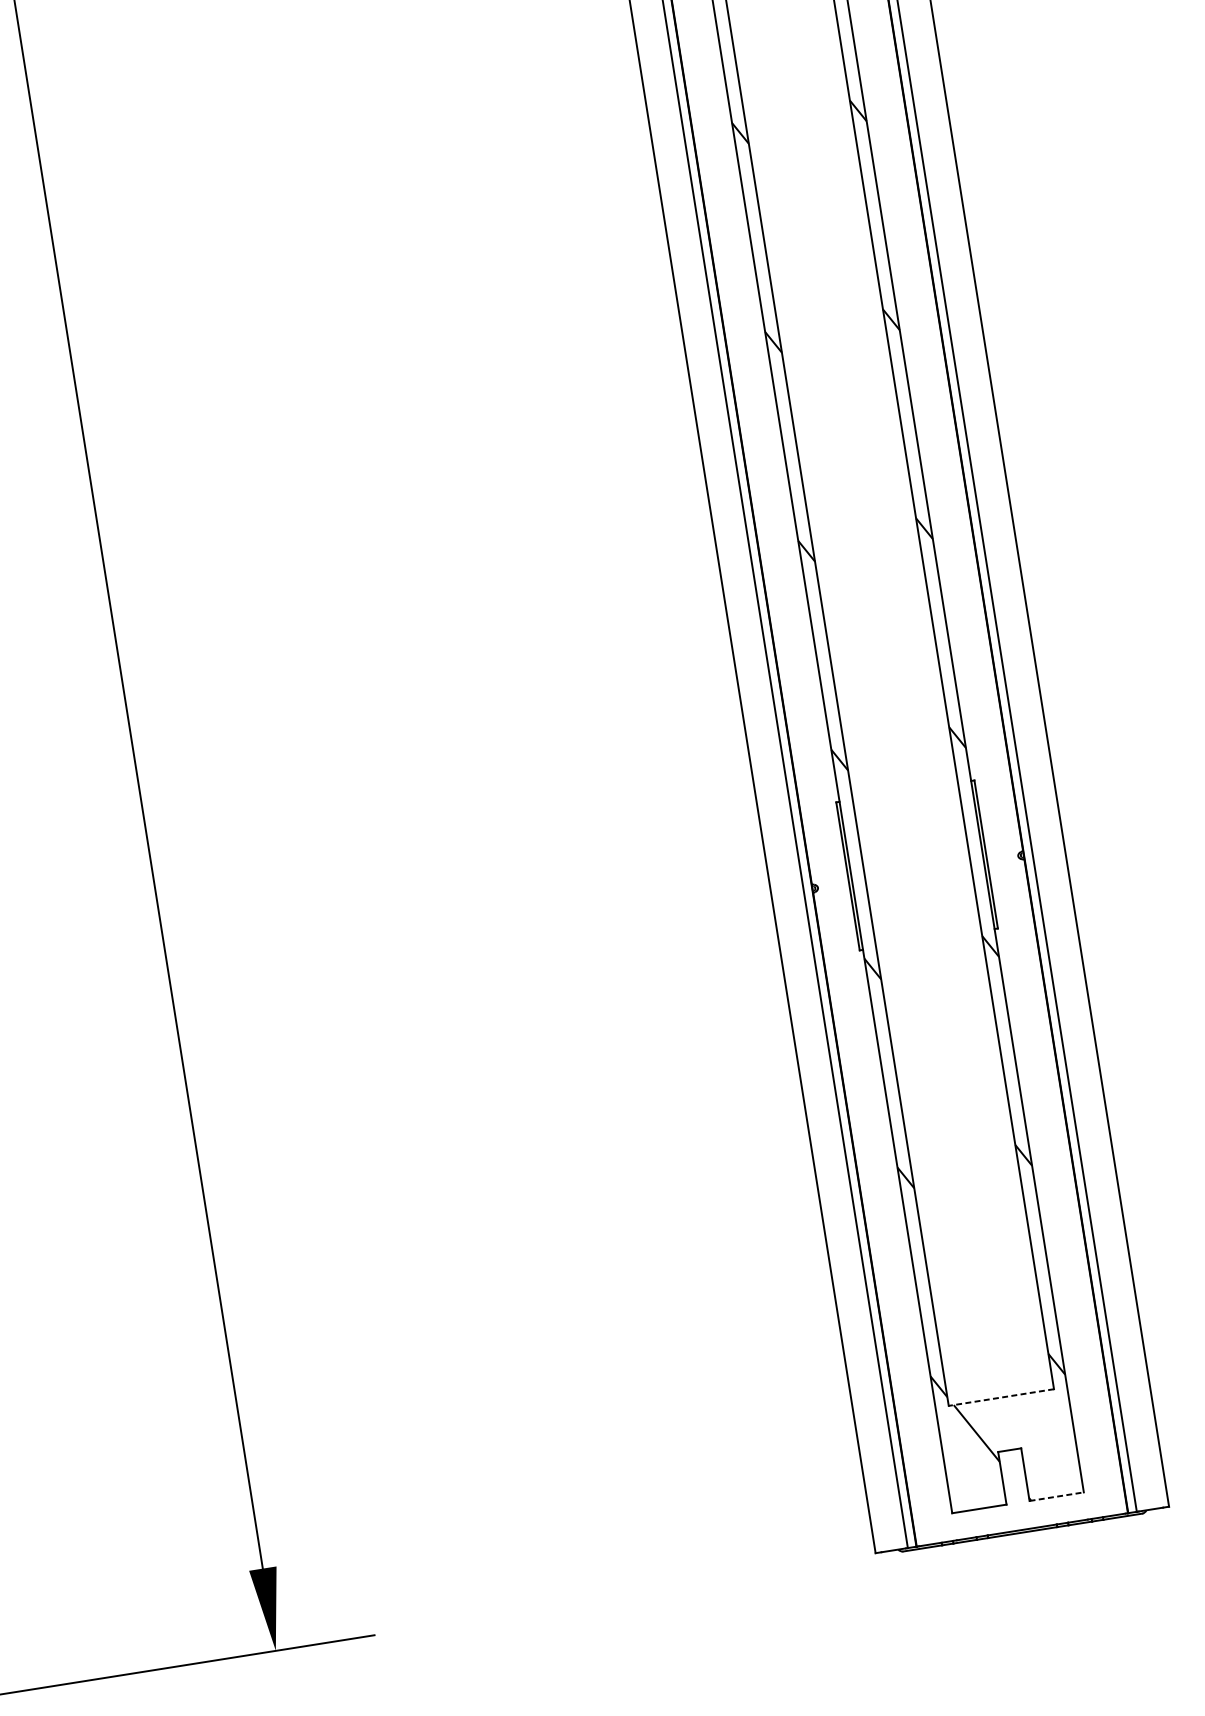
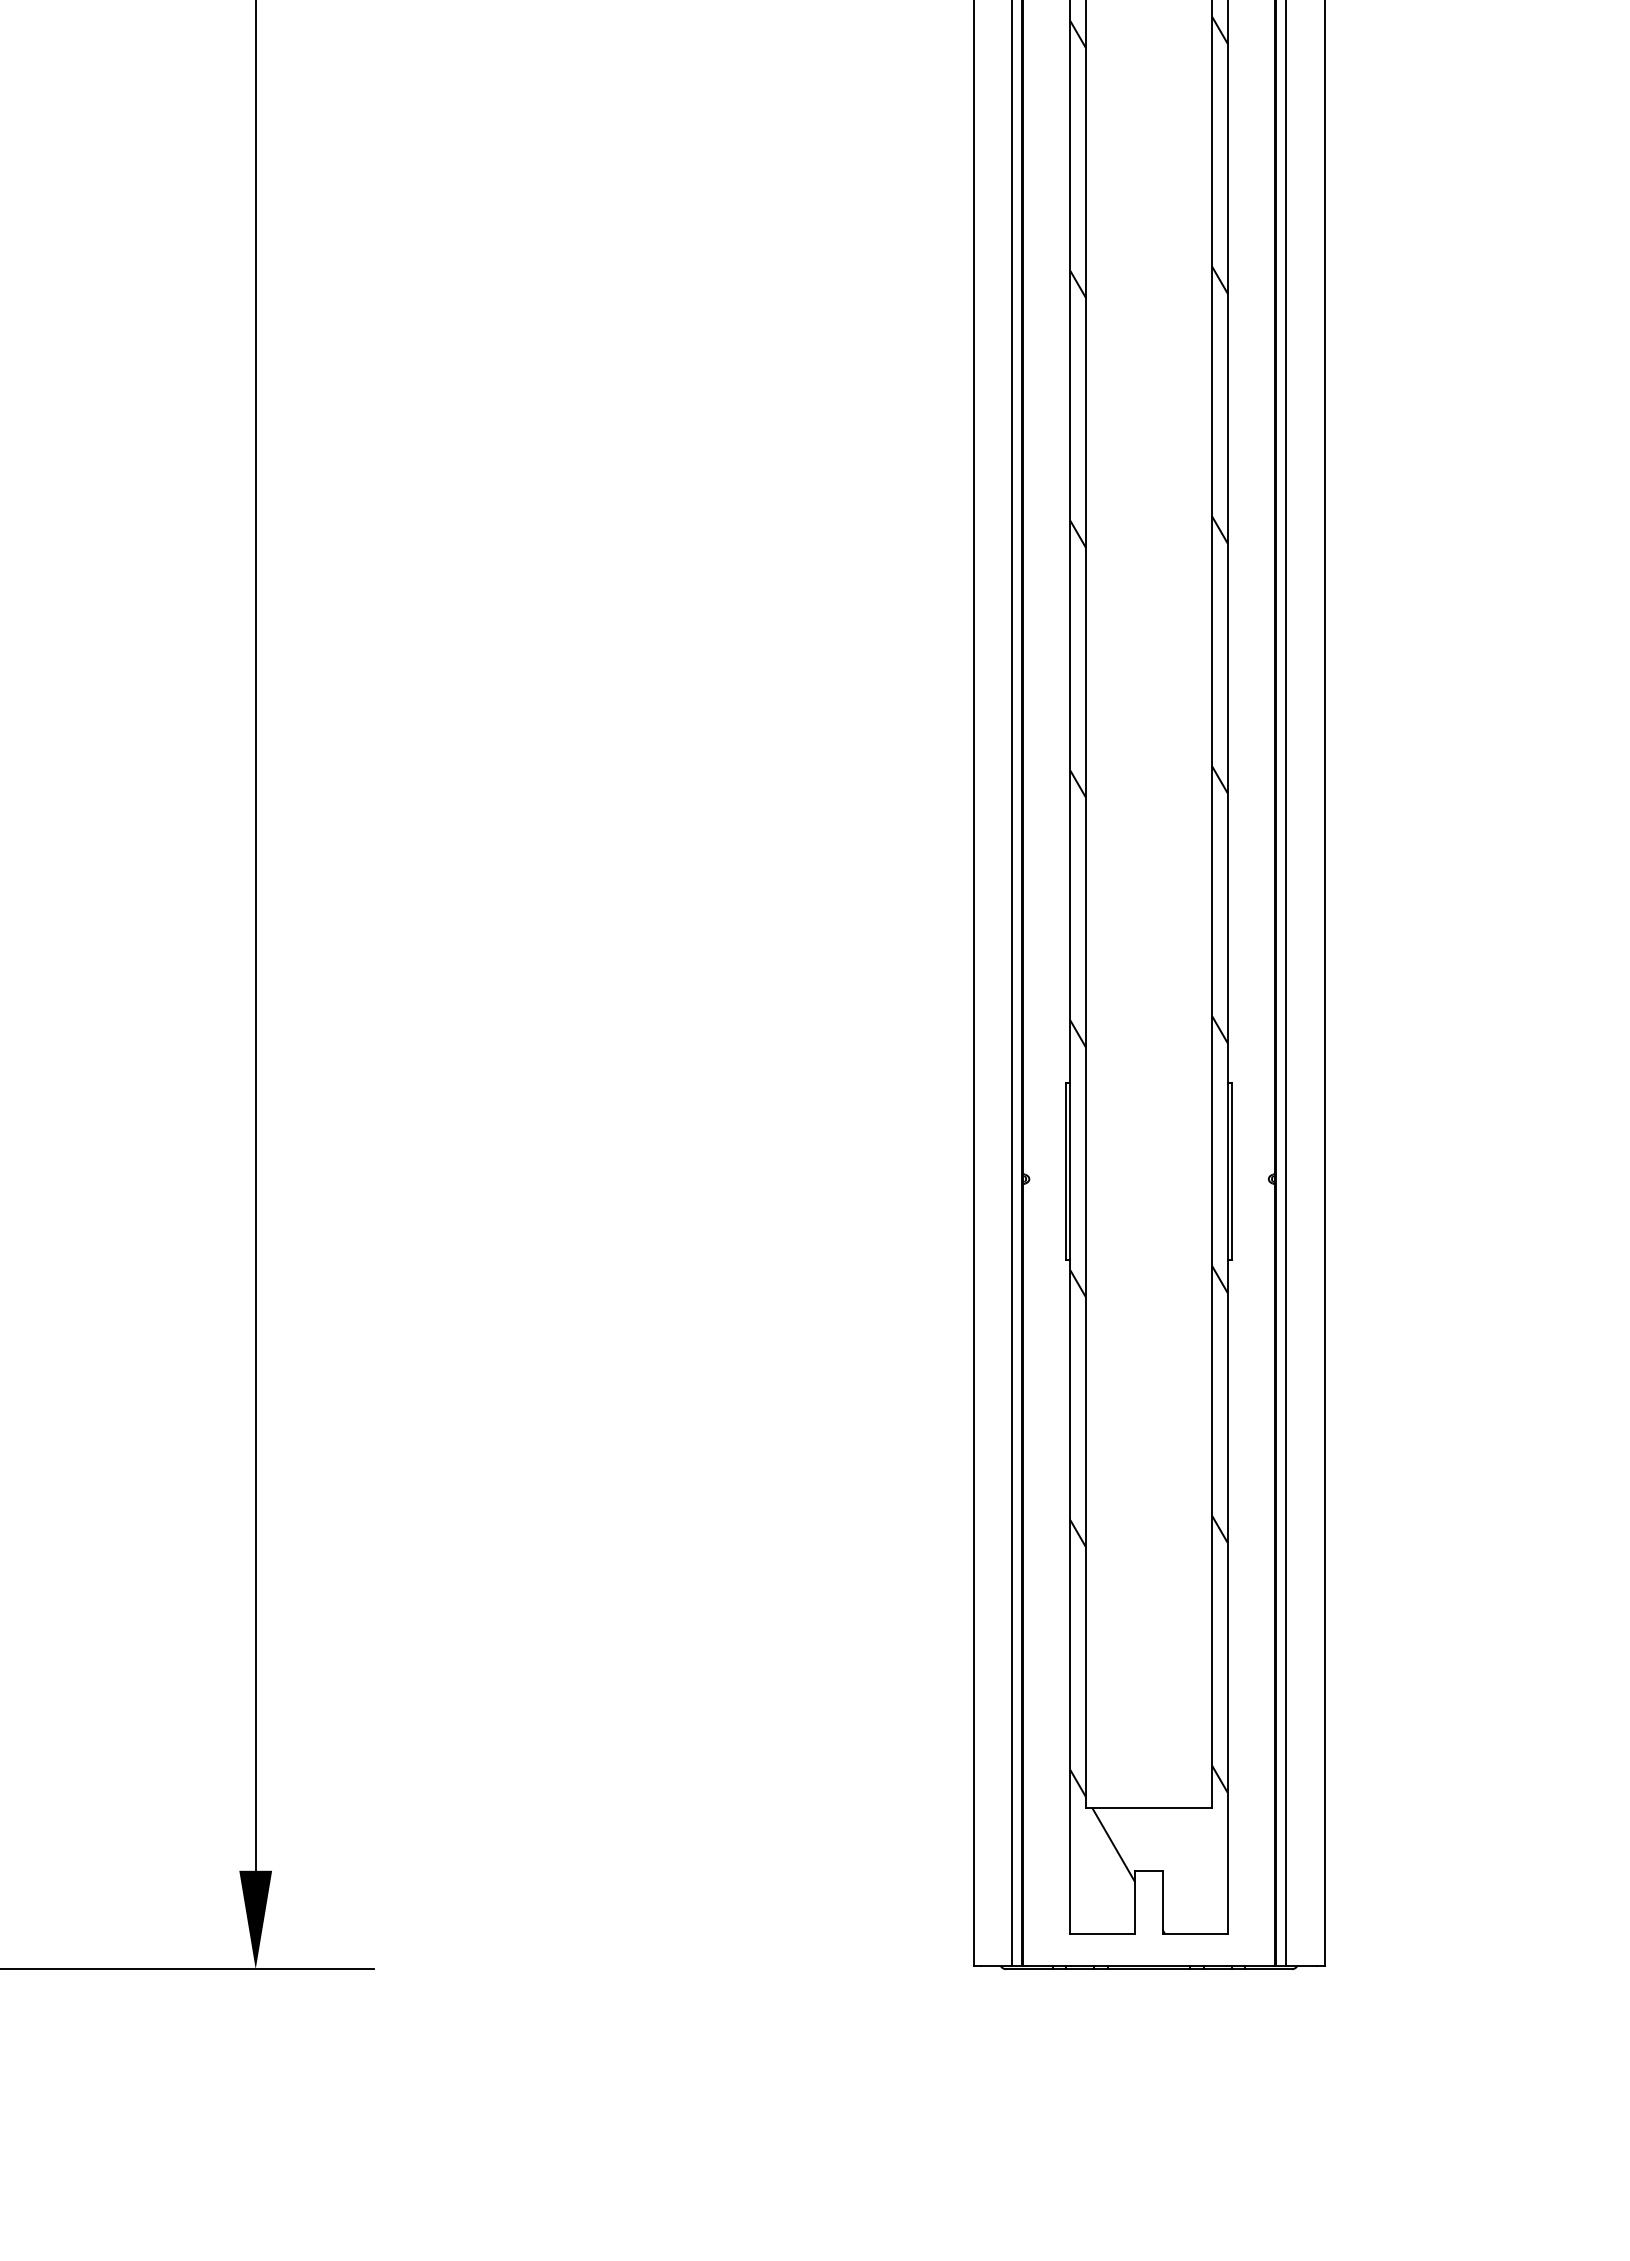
line: (1001, 1397) -> (1149, 1807), dashed -> solid
line: (1056, 1496) -> (1195, 1933), dashed -> solid

